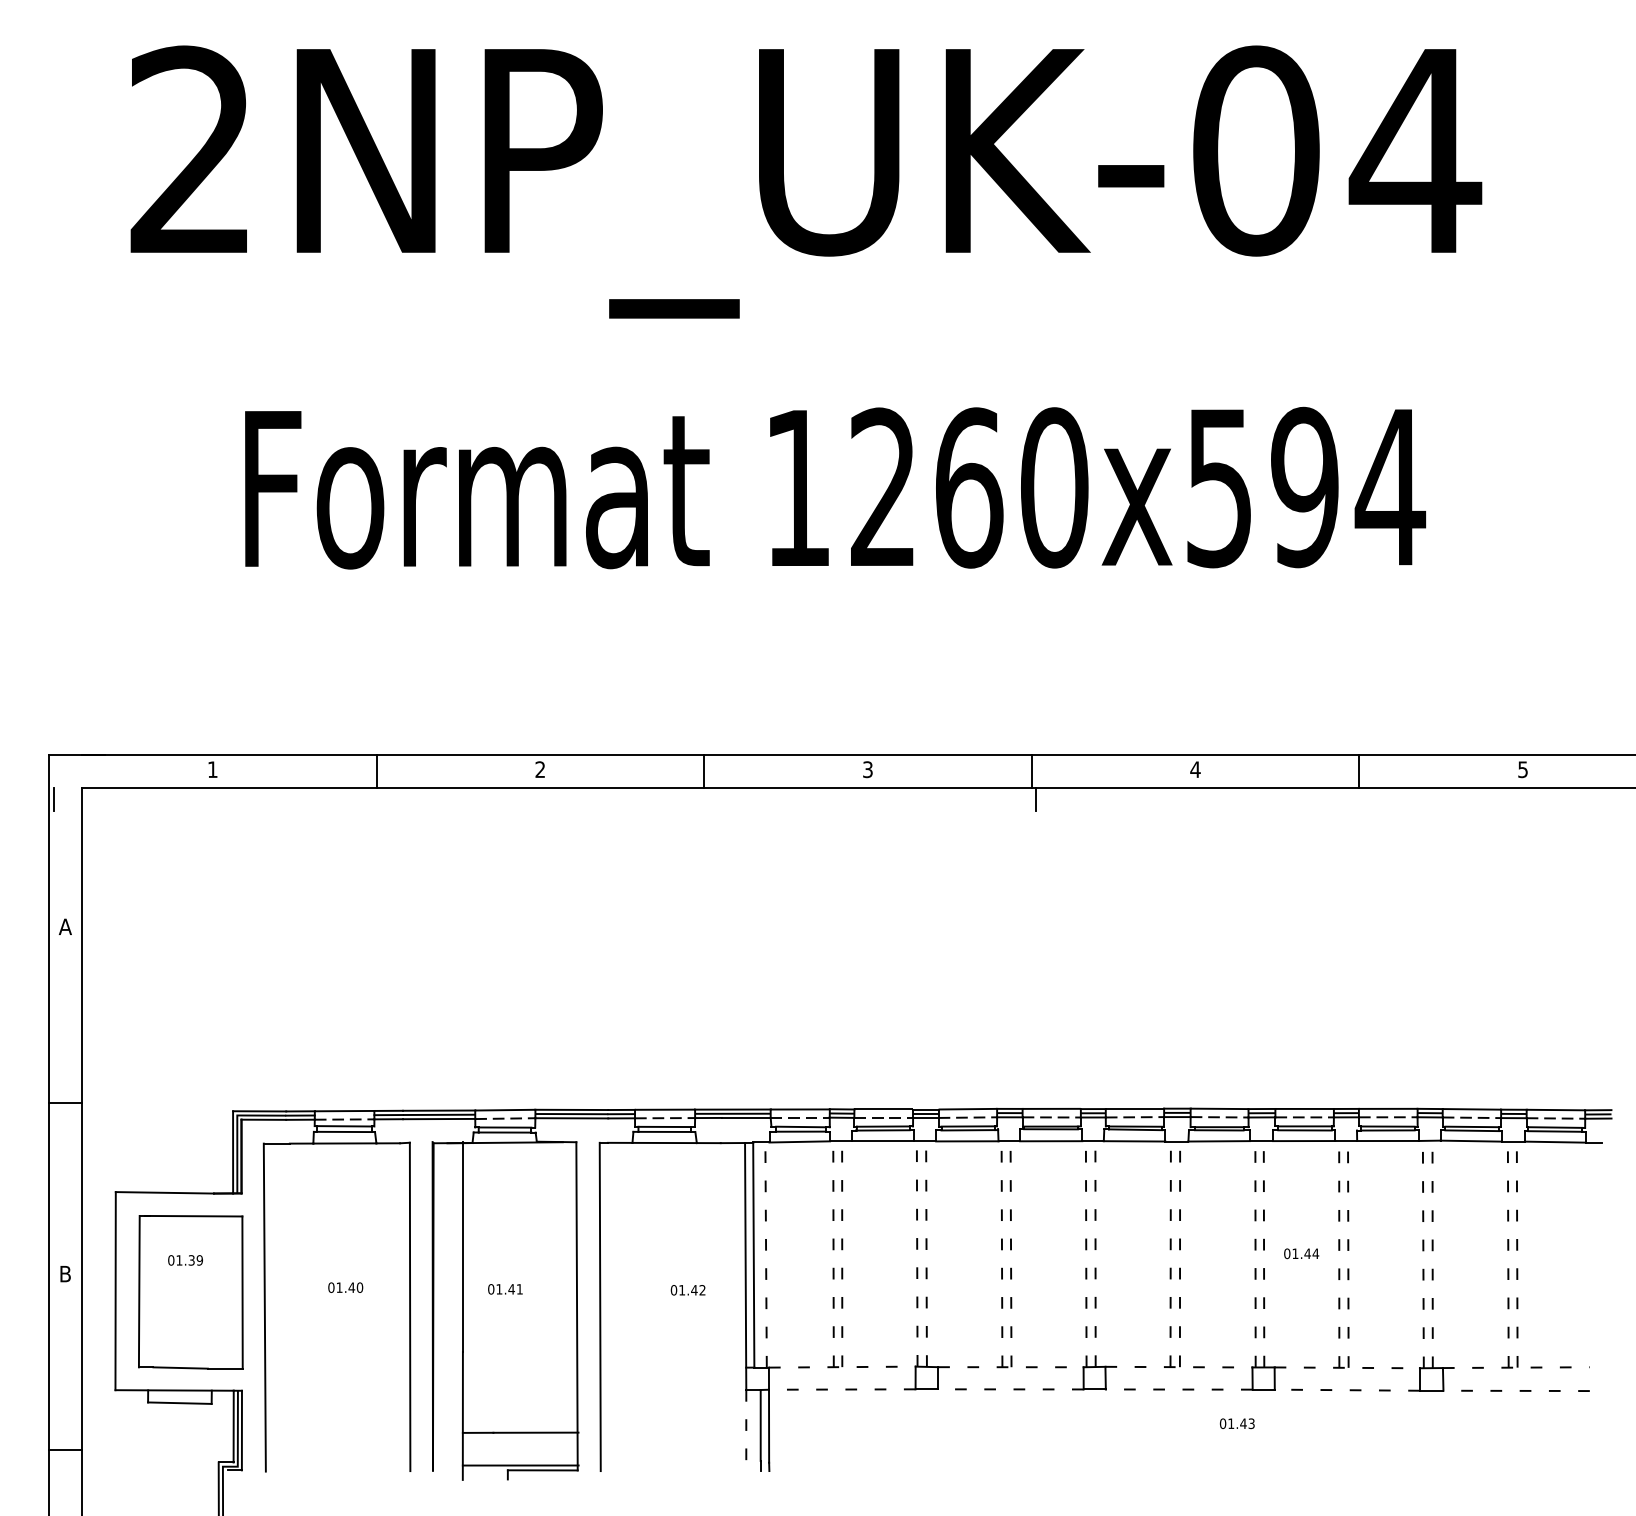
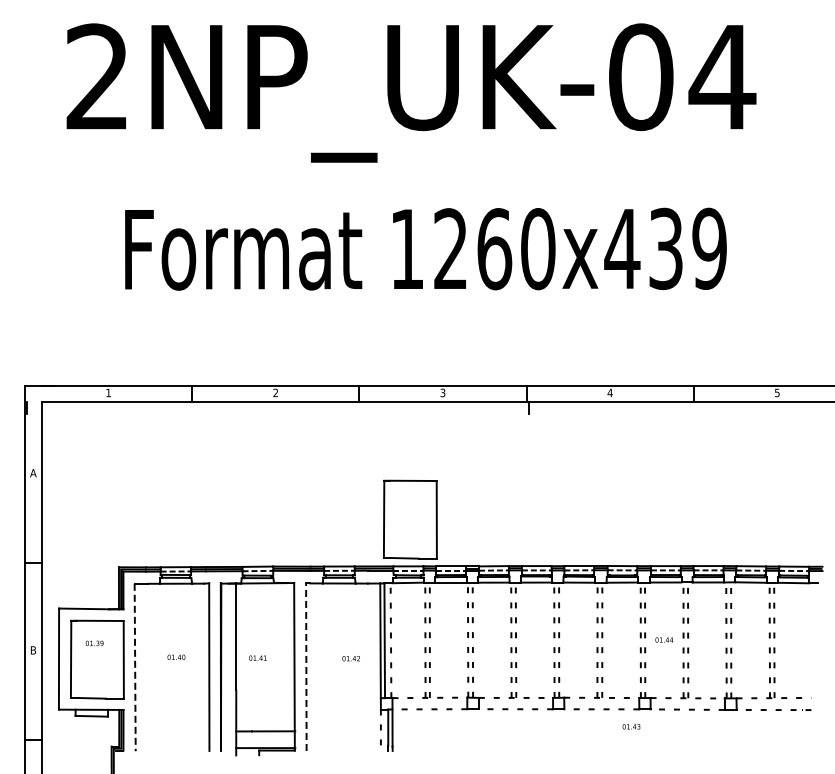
text: (1303, 486) -> (665, 248), 1260x594 -> 1260x439
part: (804, 1017) -> (410, 519), added
line: (265, 1307) -> (135, 667), solid -> dashed
line: (600, 1307) -> (306, 667), solid -> dashed

